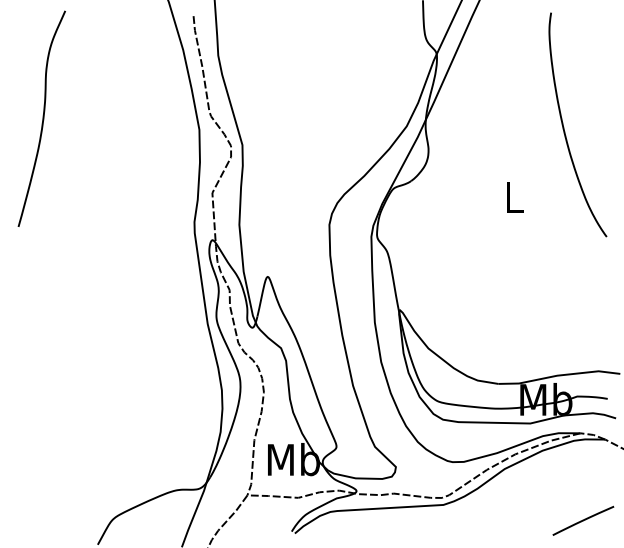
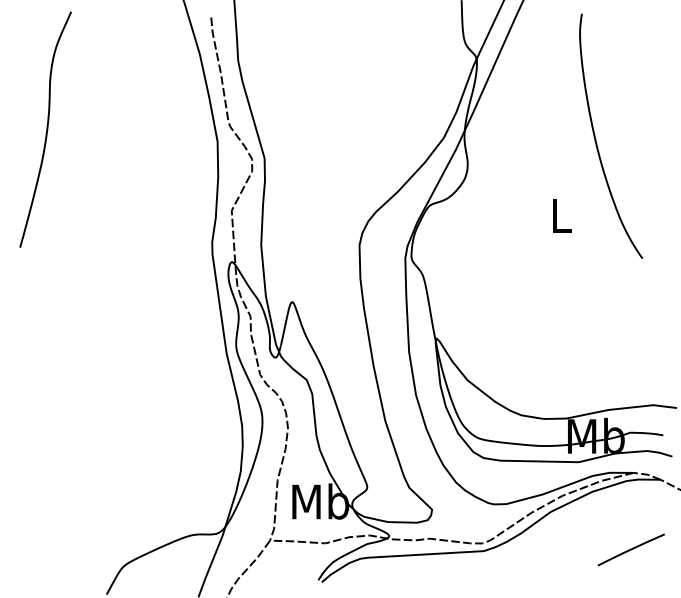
curve: (564, 127) -> (596, 139), moved
line: (583, 520) -> (631, 549), moved

